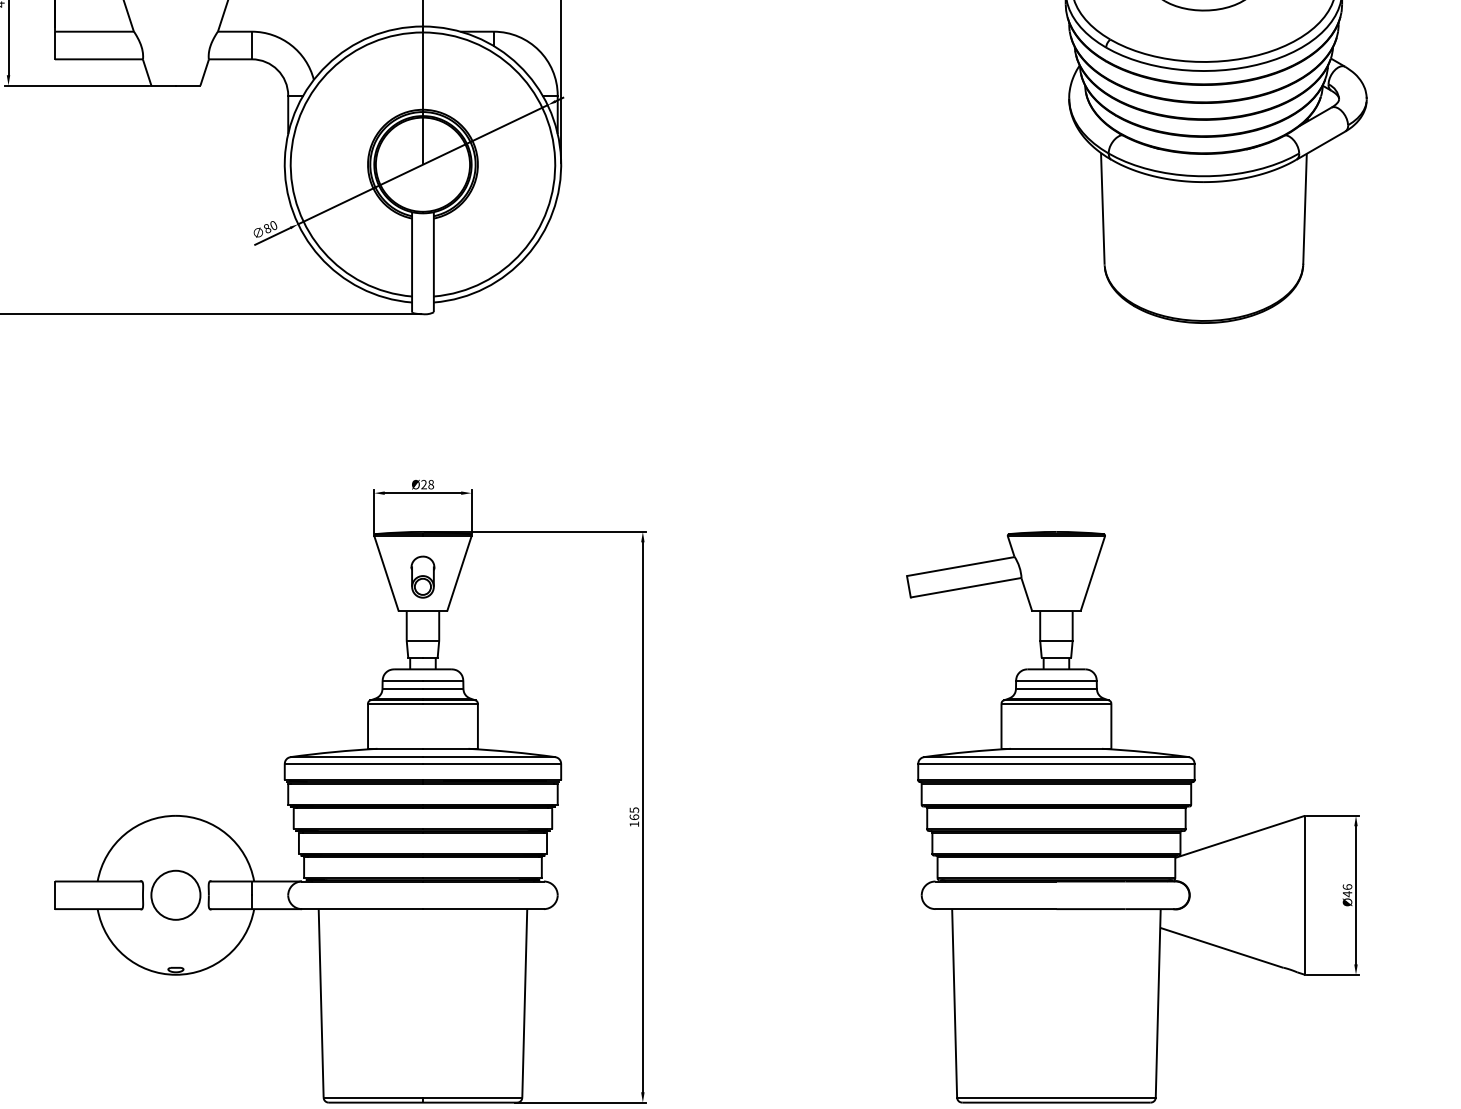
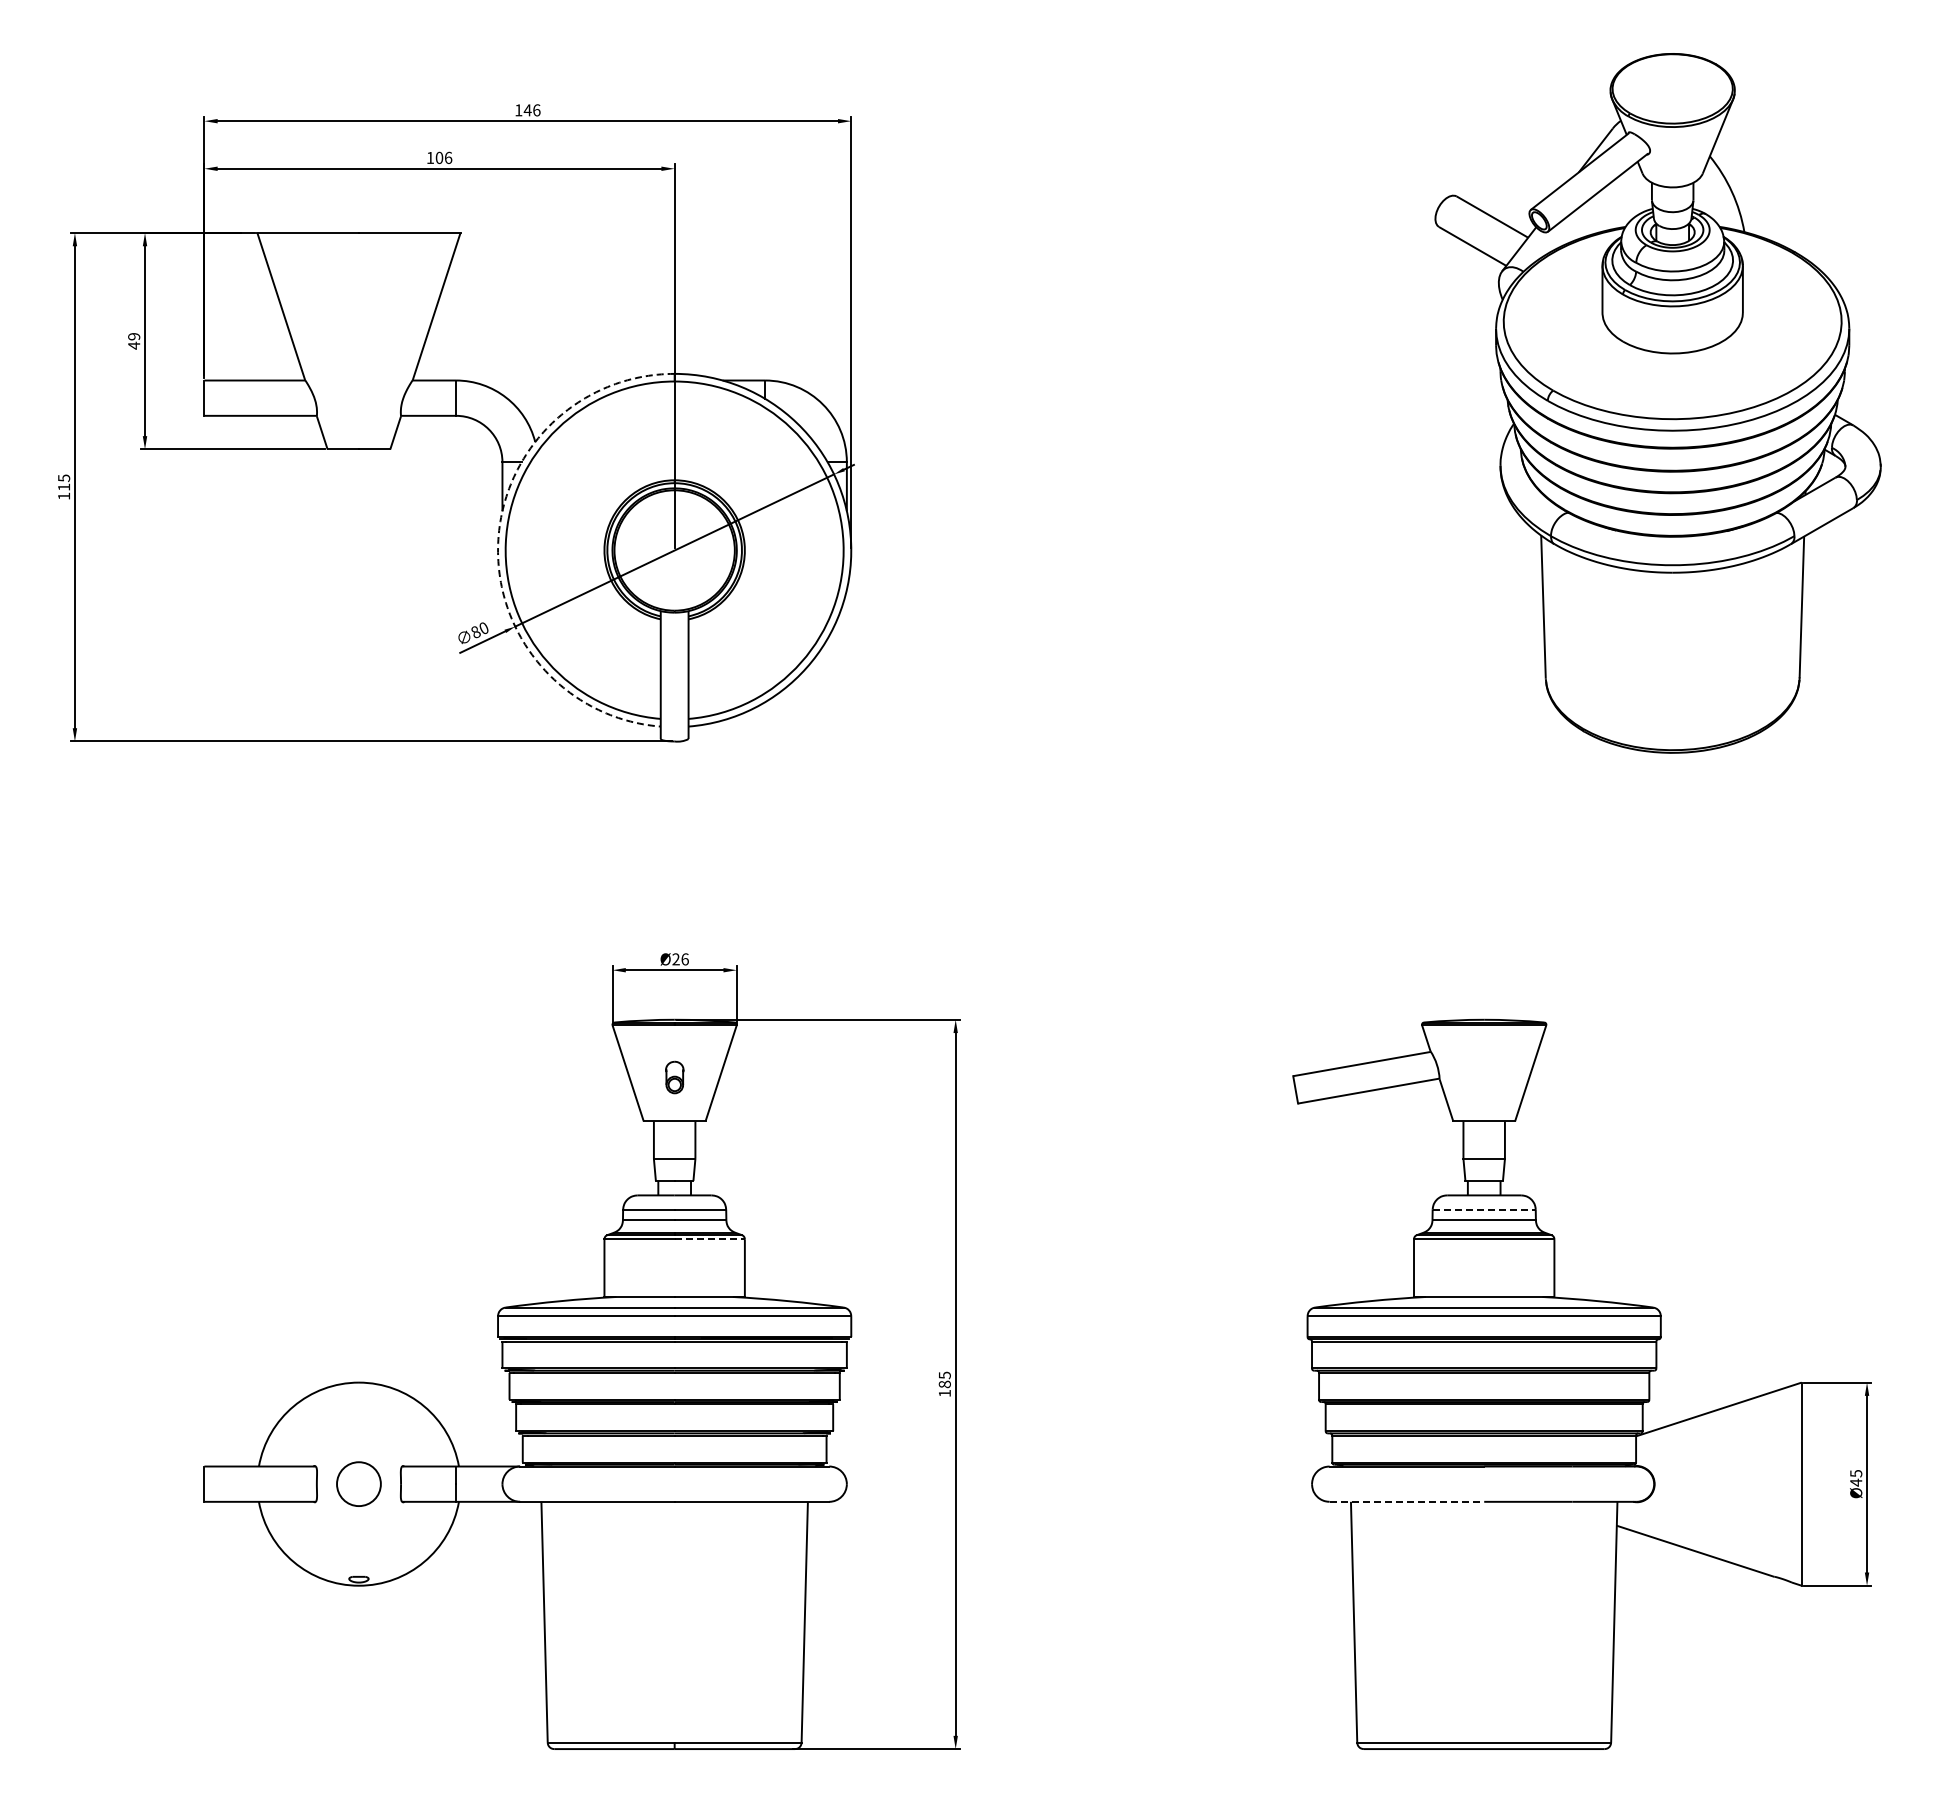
arc: (285, 159) -> (498, 543), solid -> dashed
text: (430, 484) -> (684, 959), Ø28 -> Ø26
part: (422, 577) -> (674, 1077), size x0.6
line: (1056, 680) -> (1484, 1209), solid -> dashed
line: (451, 703) -> (710, 1239), solid -> dashed
text: (634, 817) -> (944, 1384), 165 -> 185
text: (1347, 886) -> (1856, 1473), Ø46 -> Ø45
circle: (175, 894) -> (358, 1483), size x0.7
line: (996, 908) -> (1407, 1501), solid -> dashed

